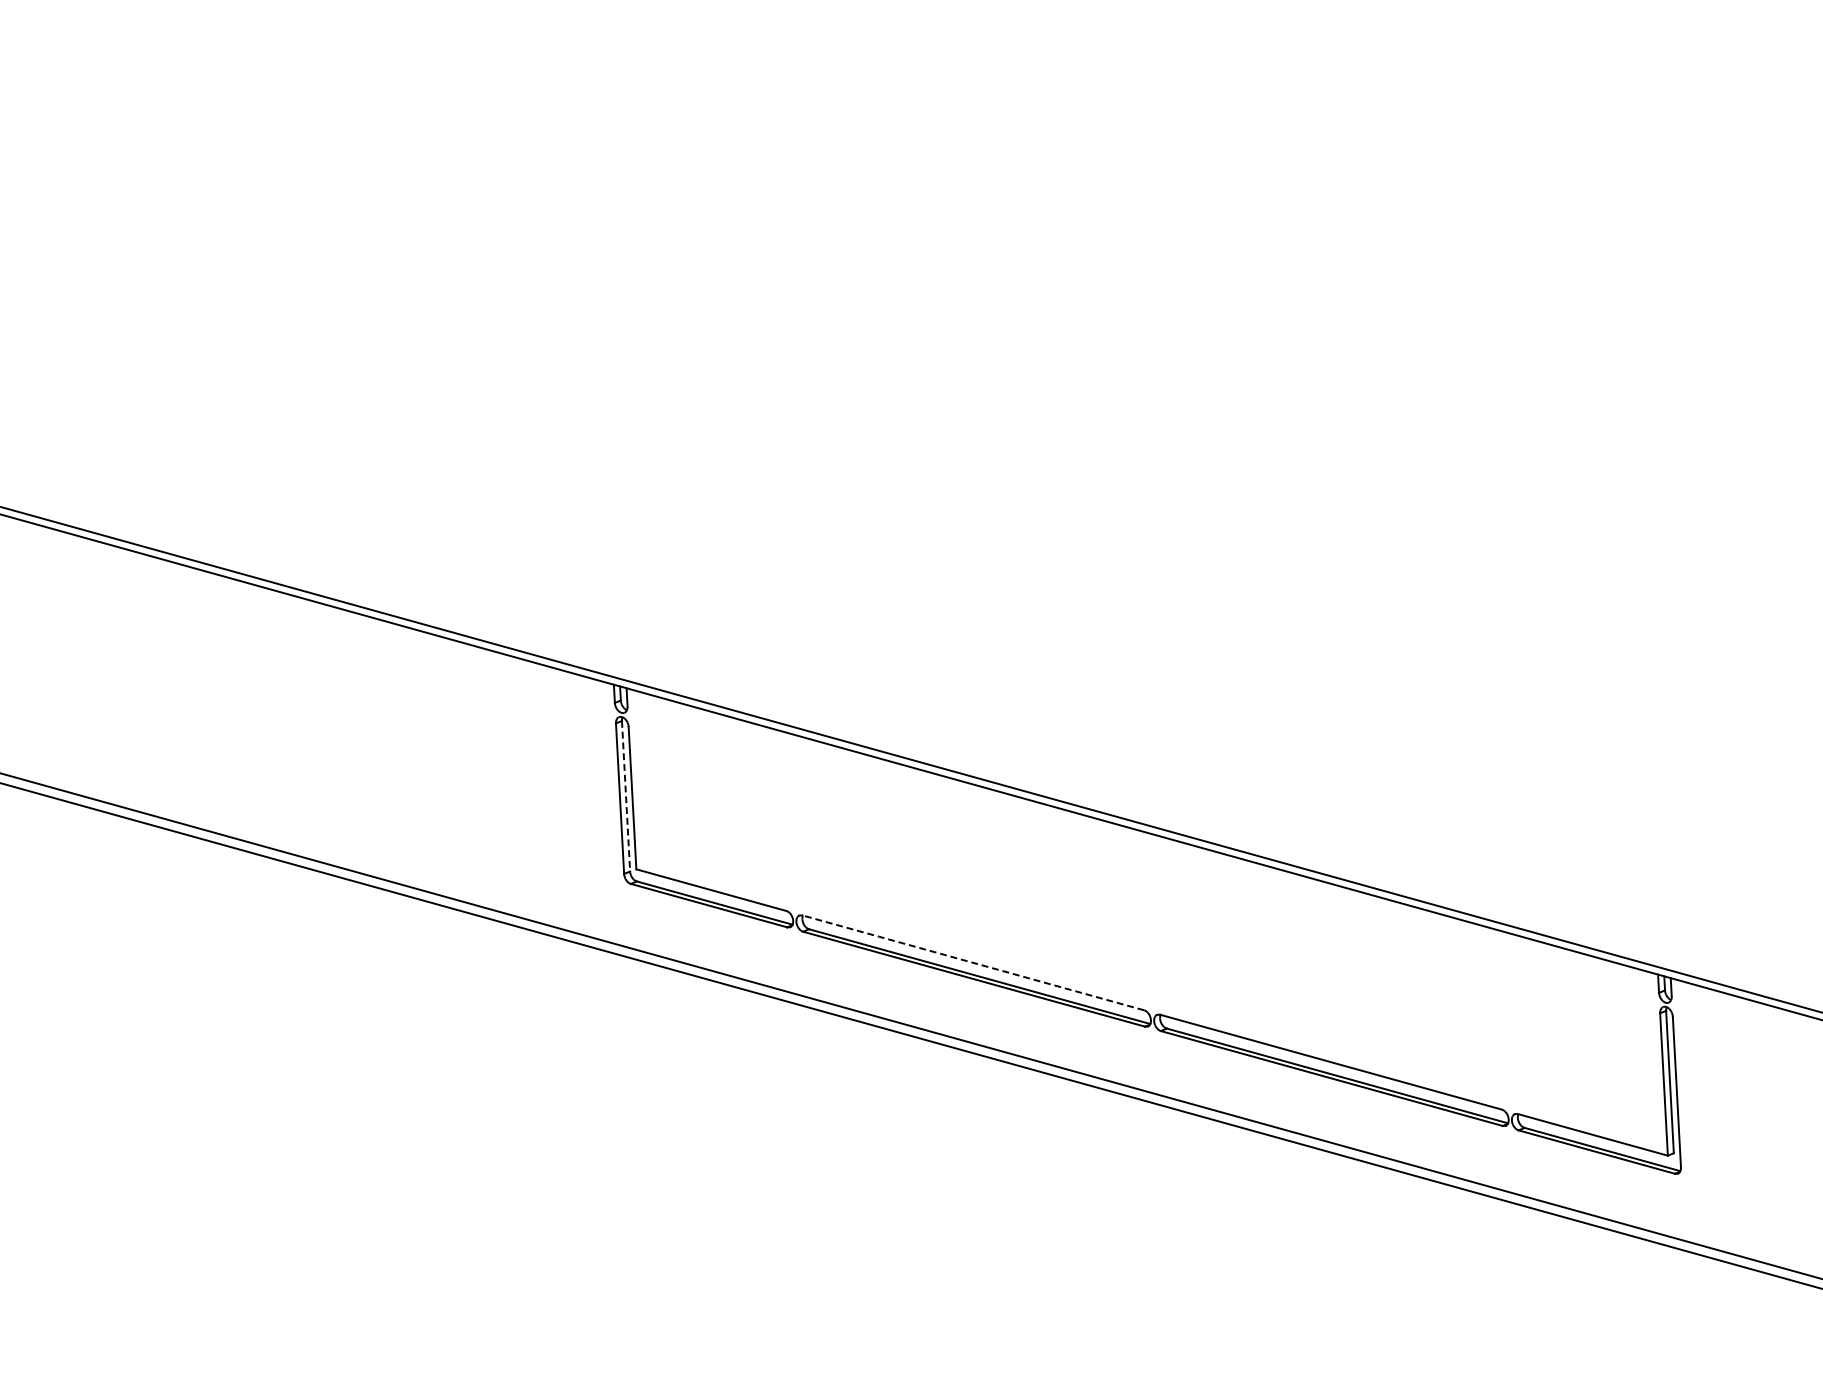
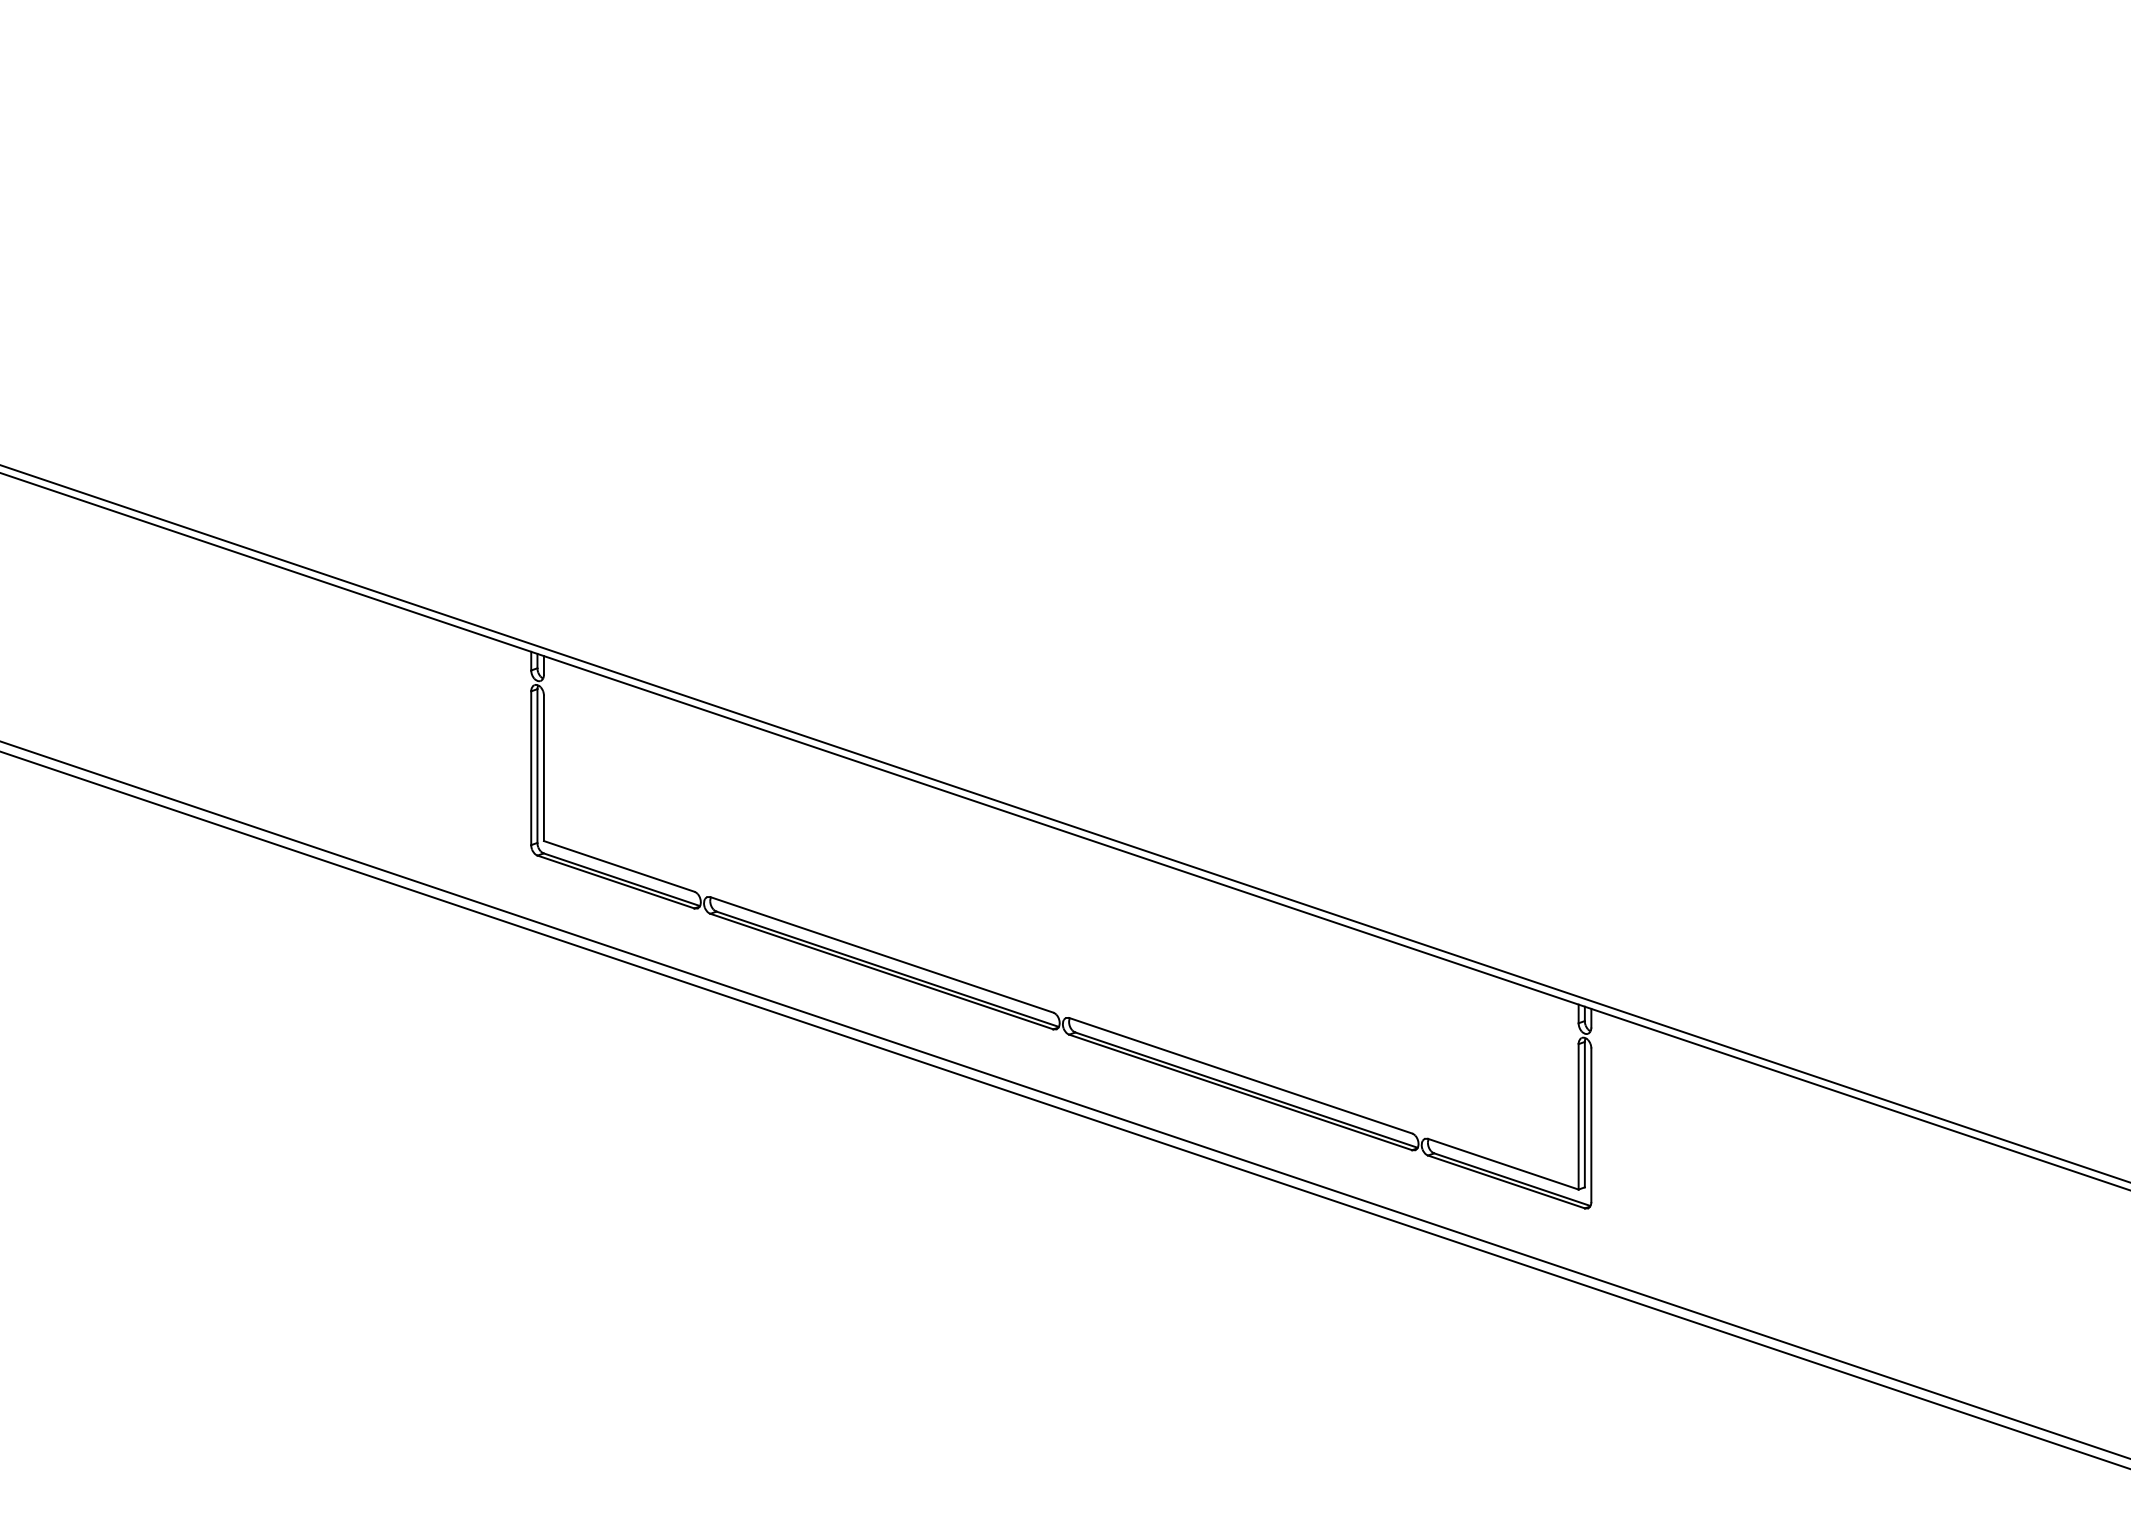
line: (626, 796) -> (537, 766), dashed -> solid
line: (972, 962) -> (881, 954), dashed -> solid

